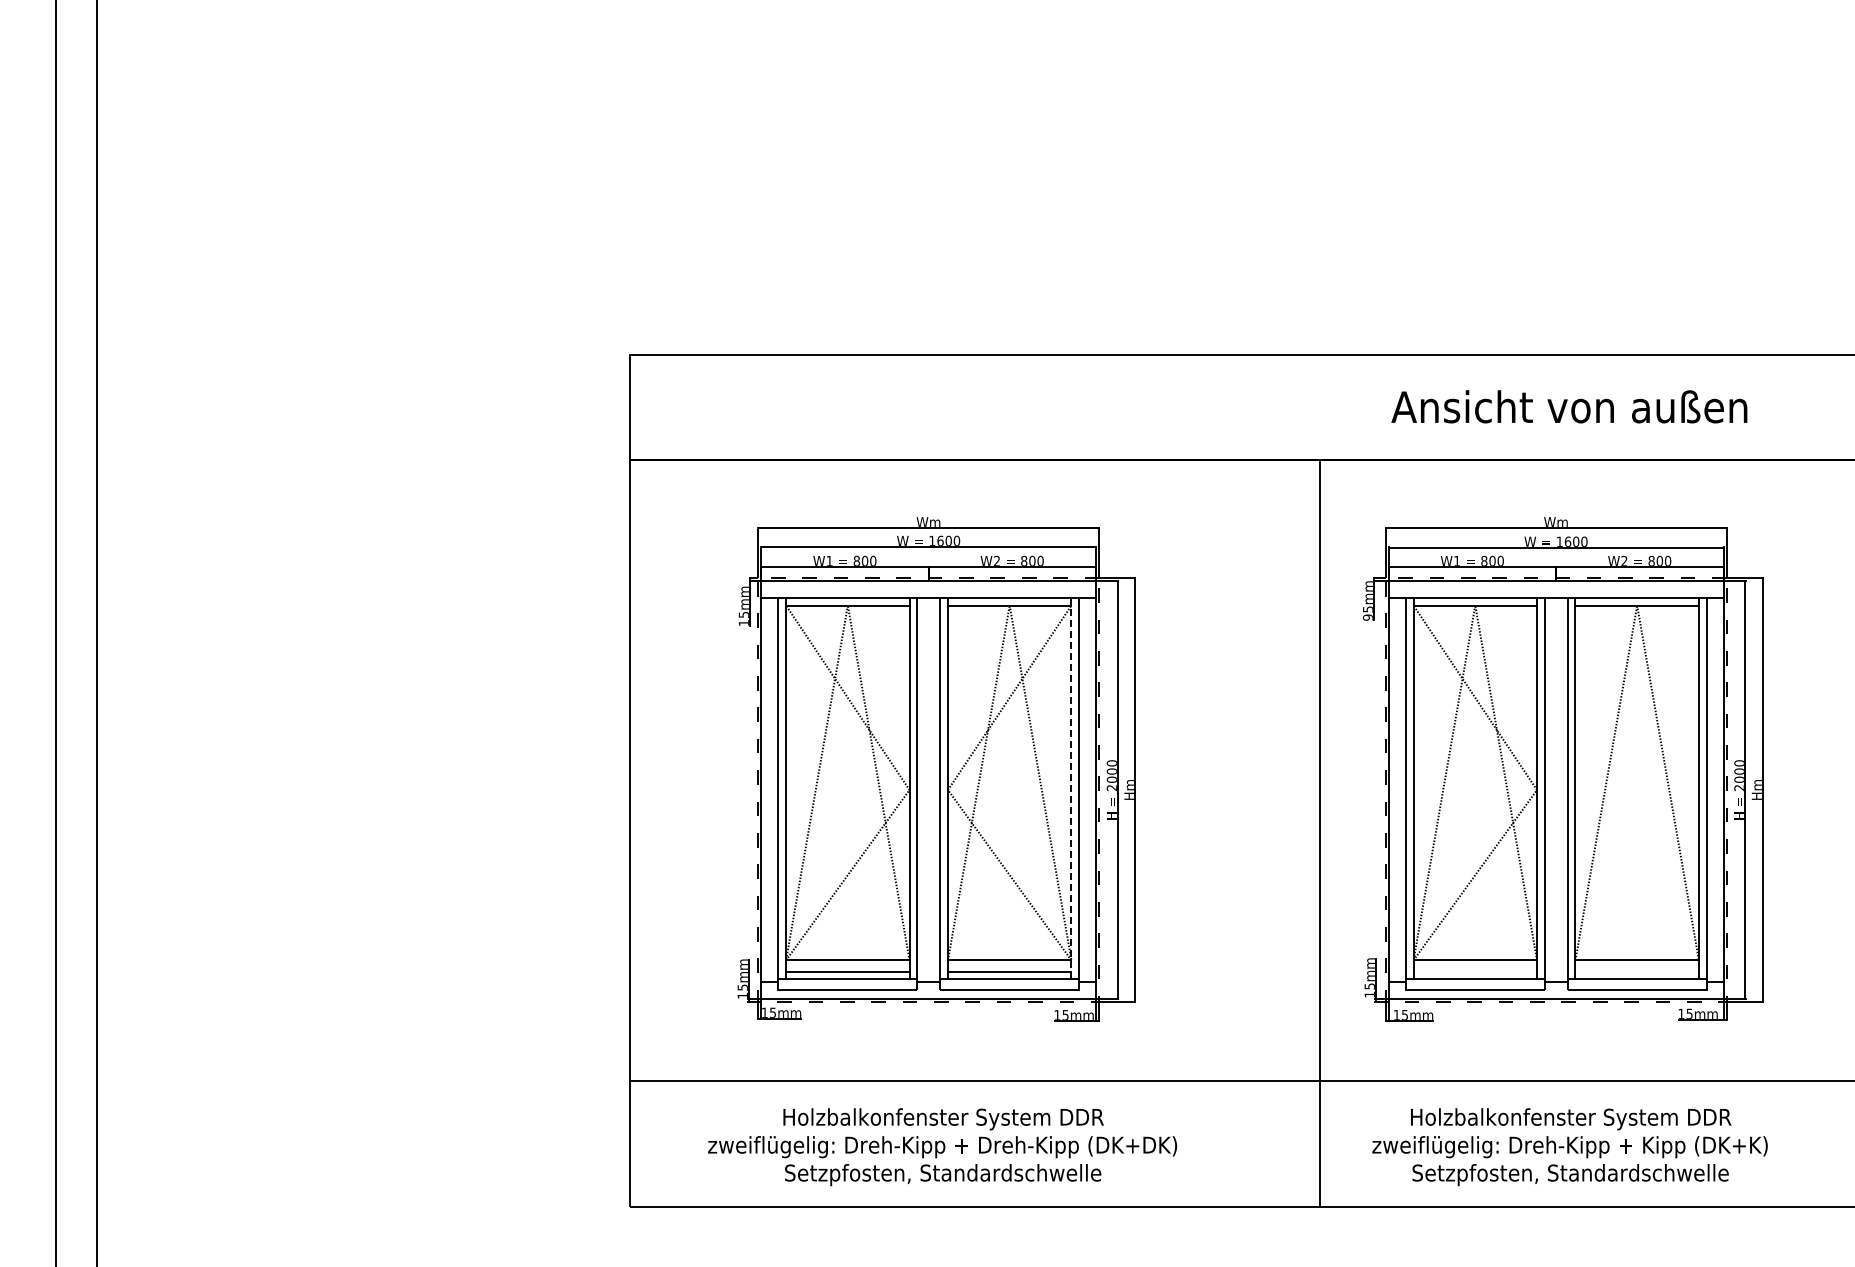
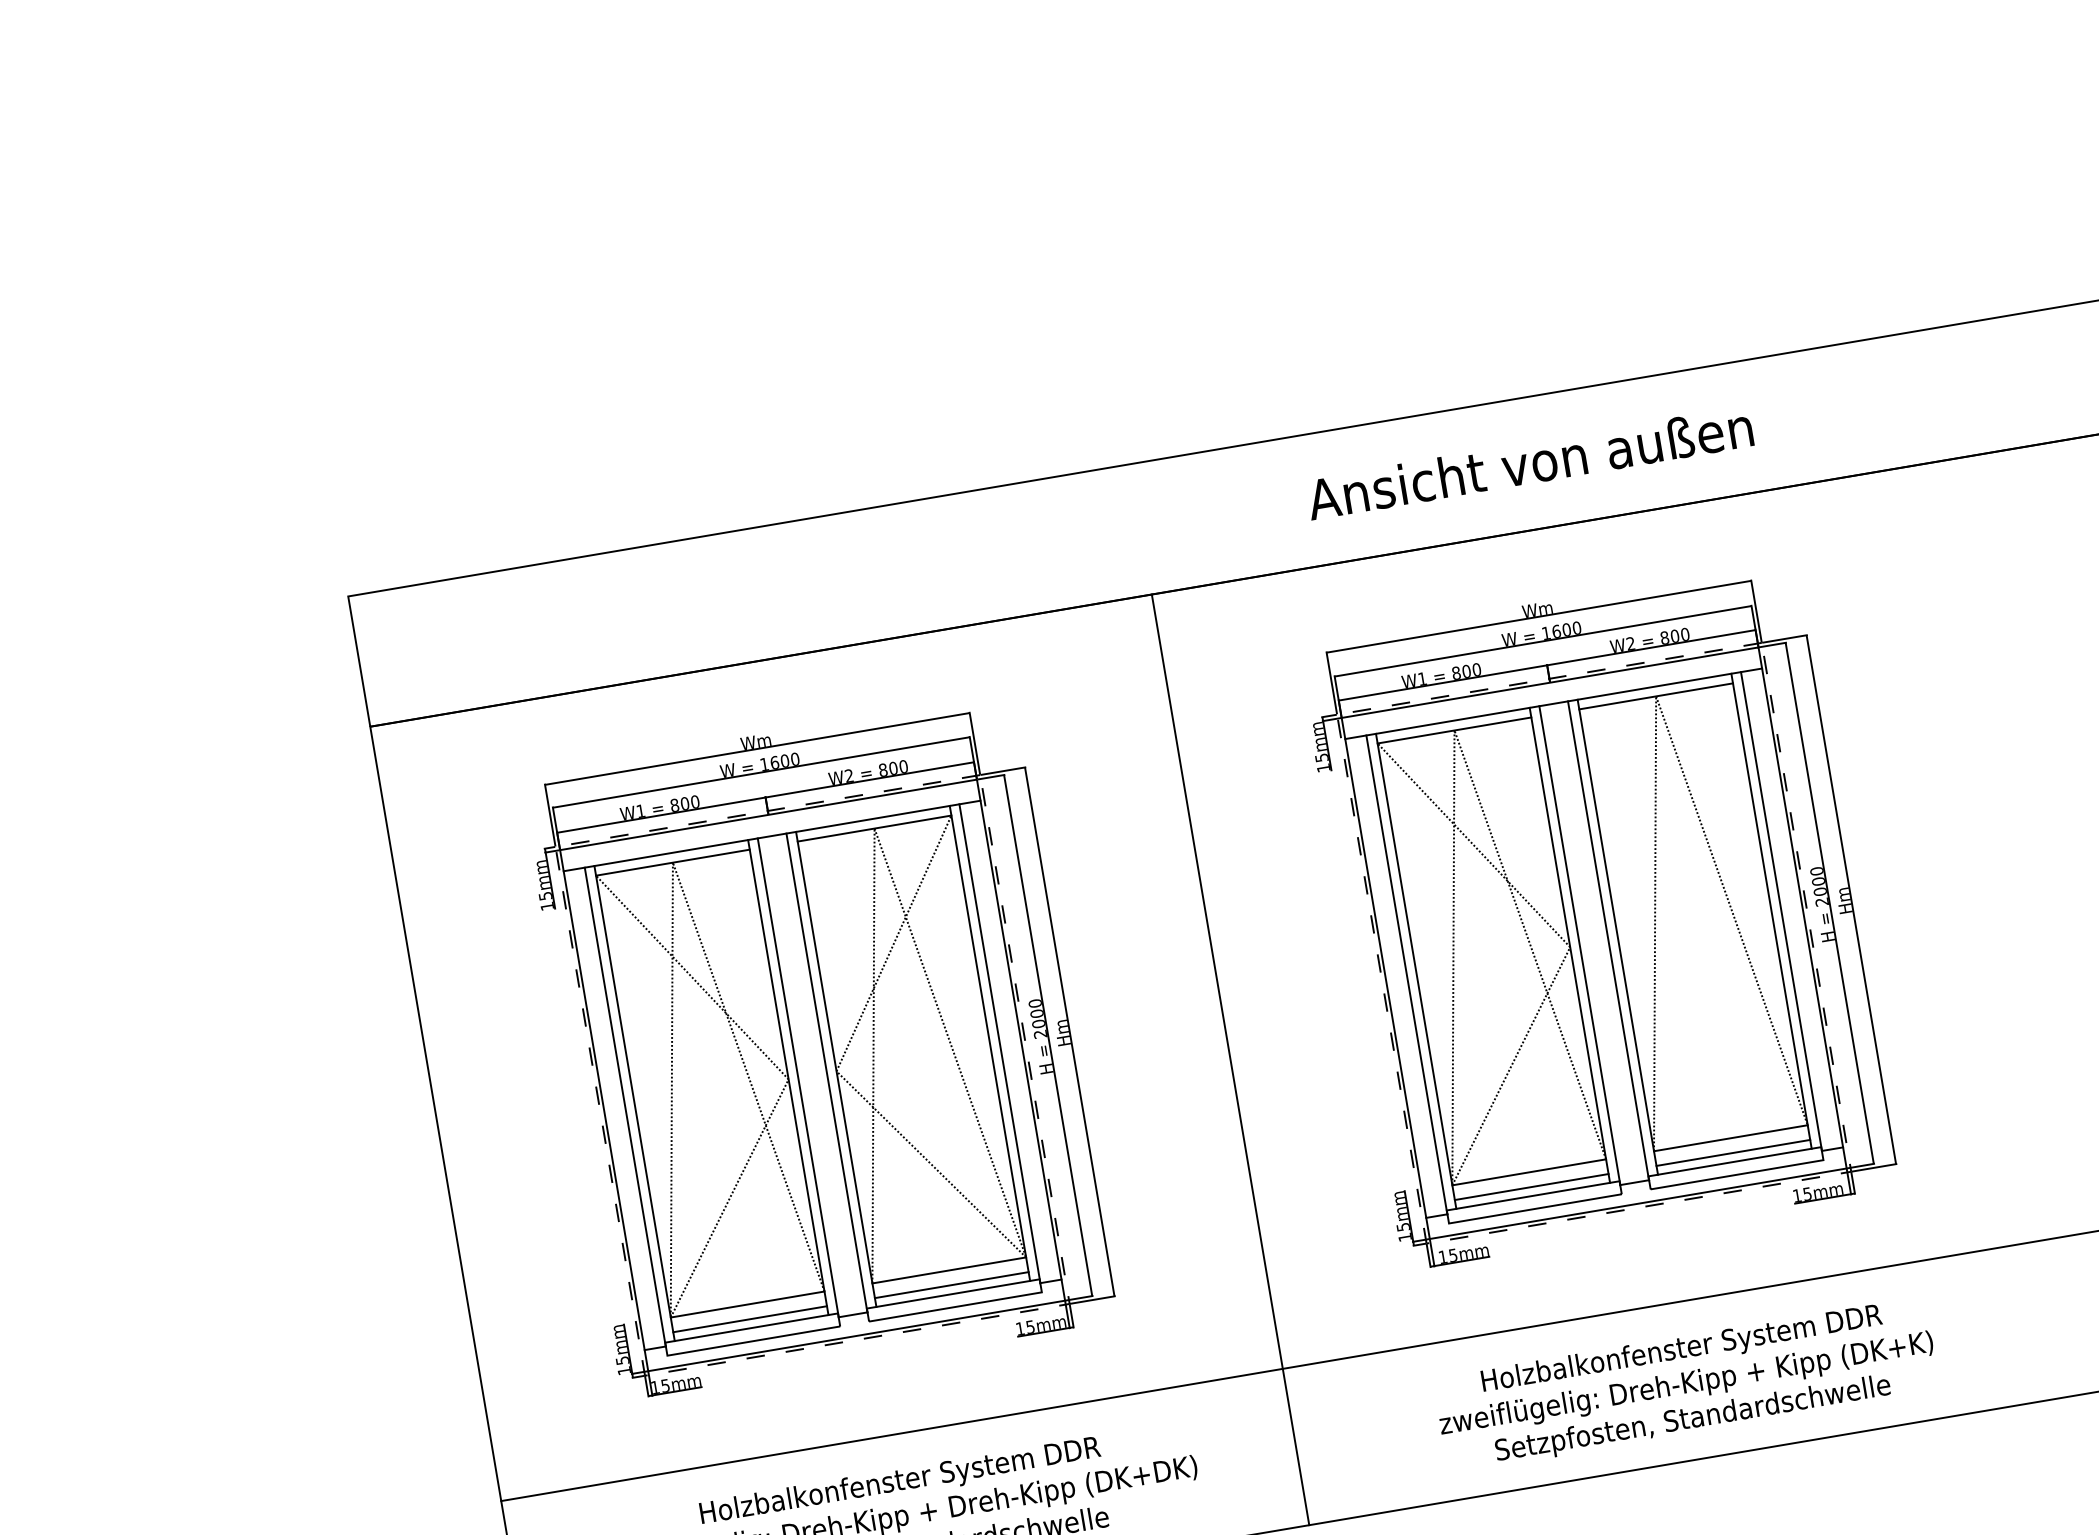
text: (1367, 617) -> (1322, 768), 95mm -> 15mm
line: (1071, 788) -> (990, 1043), dashed -> solid
line: (1320, 832) -> (1231, 1059), moved
line: (1475, 972) -> (1532, 1187), added
line: (1636, 972) -> (1732, 1153), added

